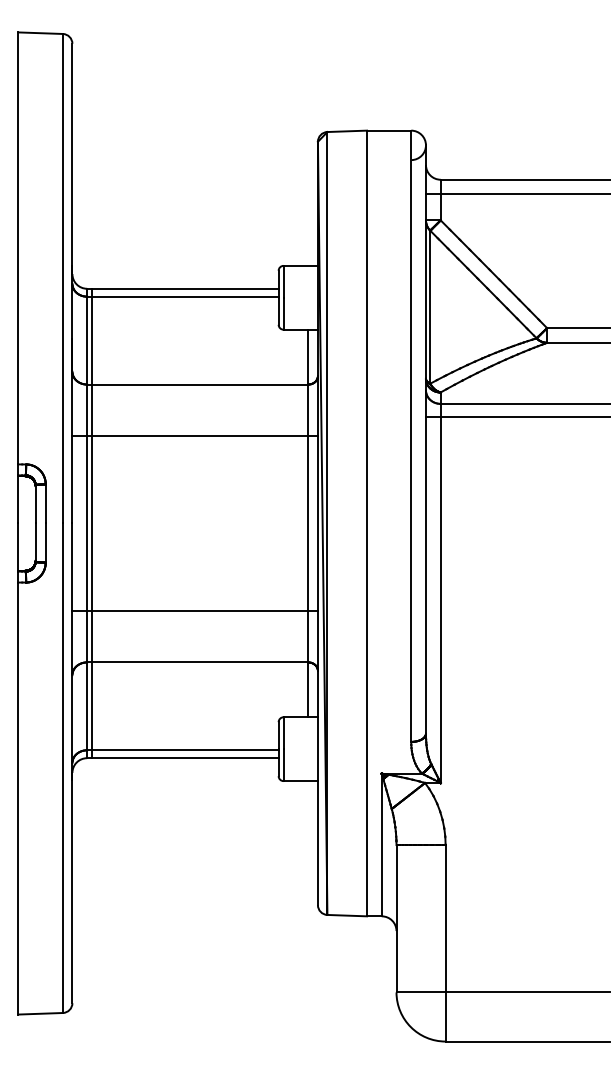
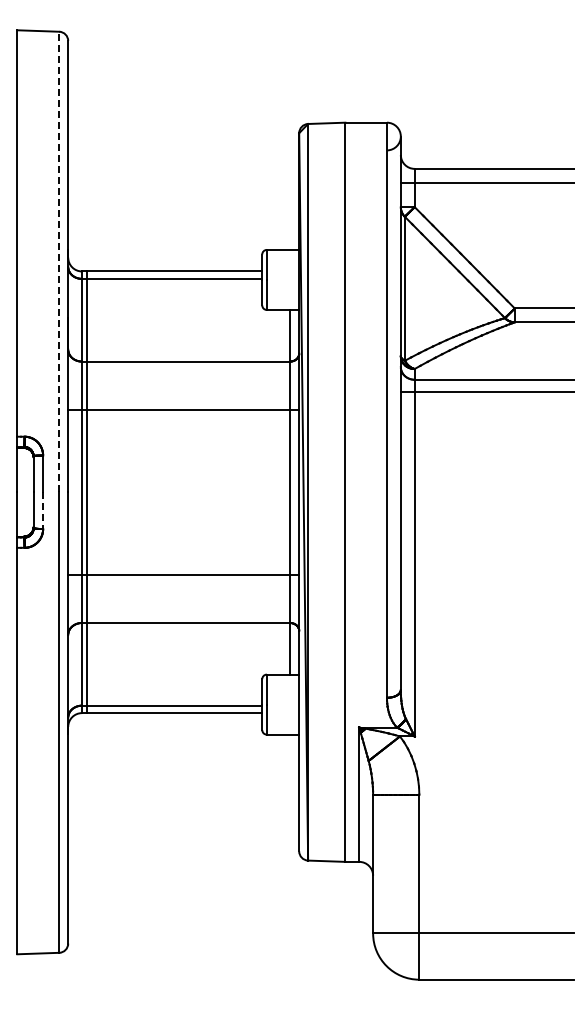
line: (63, 278) -> (59, 261), solid -> dashed
line: (46, 543) -> (43, 511), solid -> dashed

